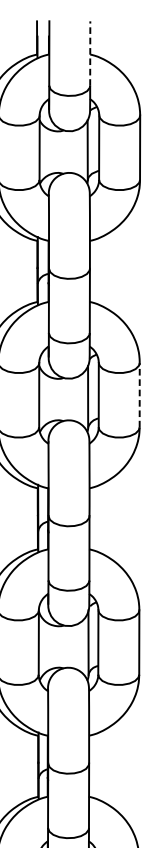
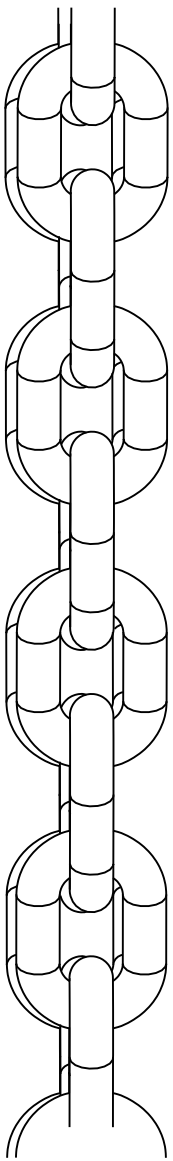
line: (90, 53) -> (114, 42), dashed -> solid
line: (140, 394) -> (167, 404), dashed -> solid

